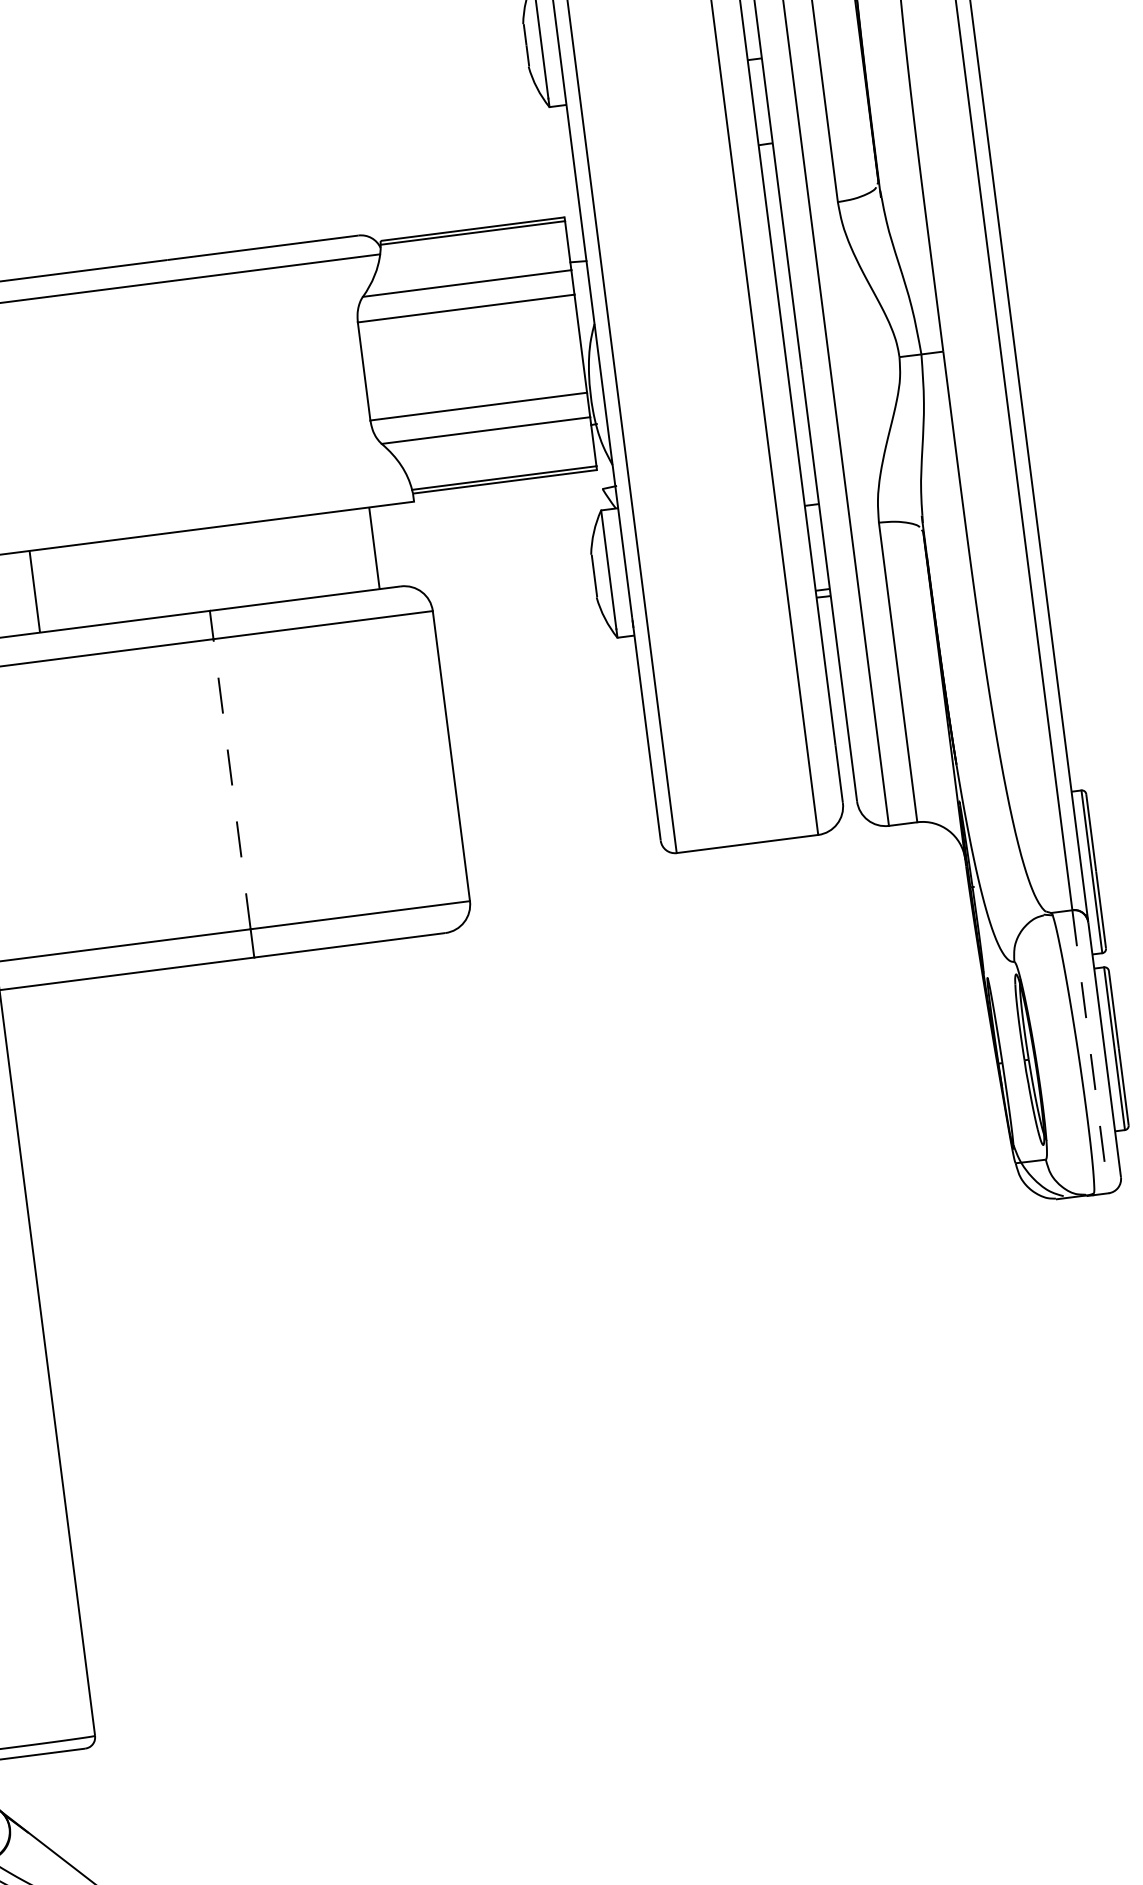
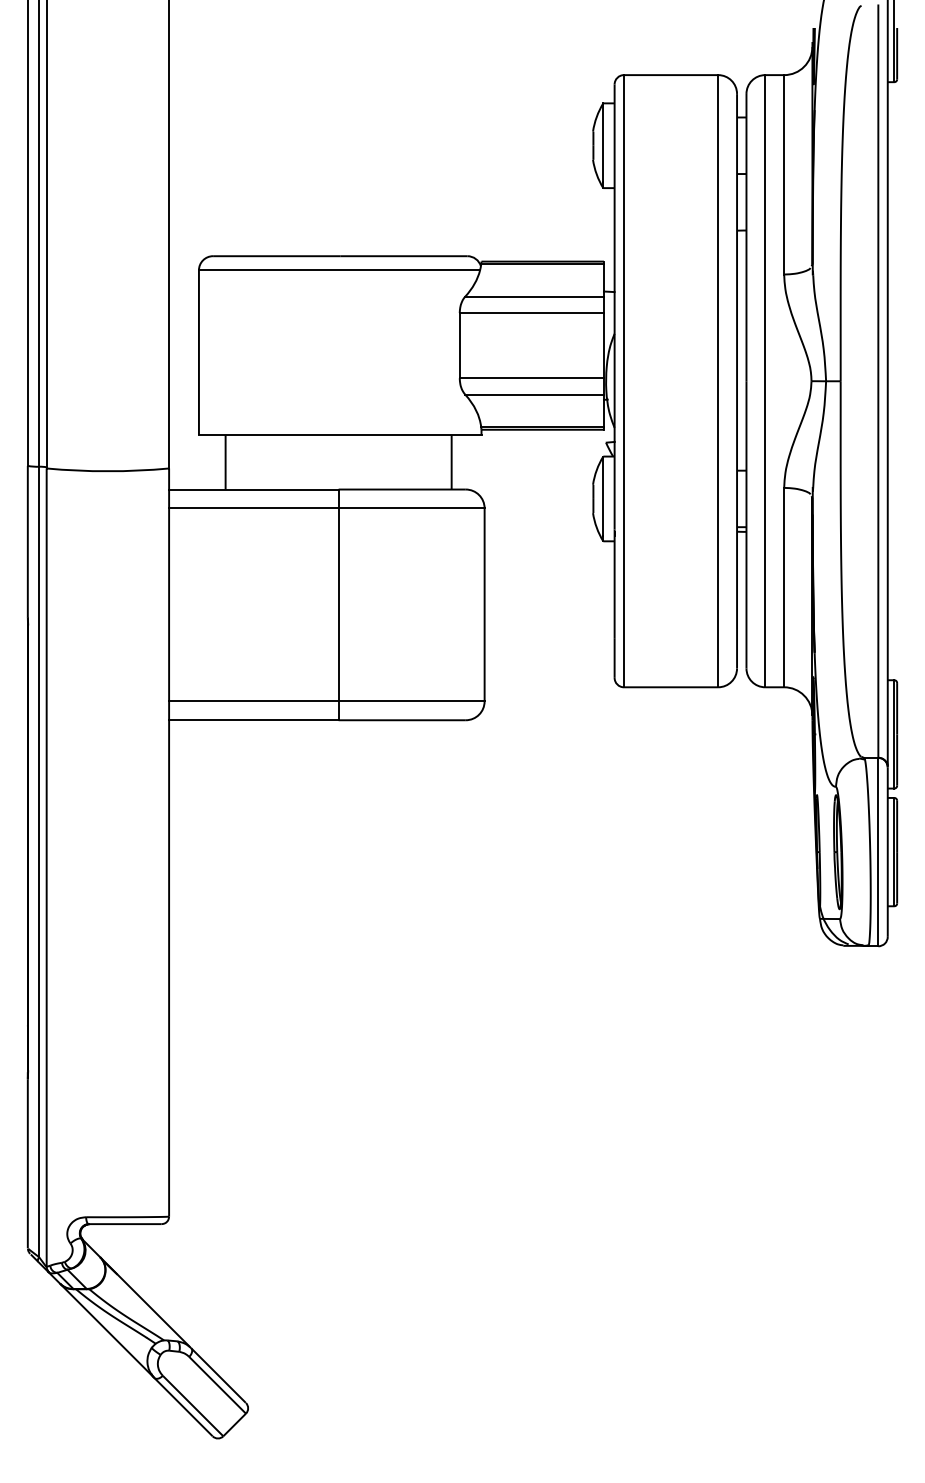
line: (231, 783) -> (338, 604), dashed -> solid
line: (1090, 1052) -> (878, 852), dashed -> solid

